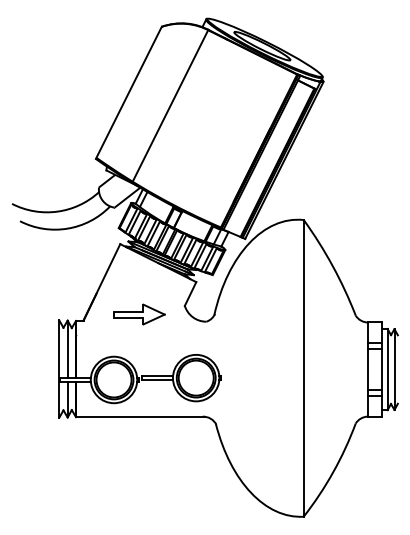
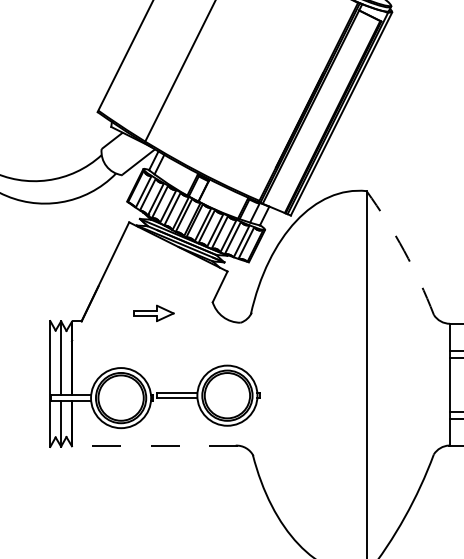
arc: (332, 266) -> (403, 251), solid -> dashed
part: (139, 314) -> (154, 313), size x0.6
line: (140, 416) -> (155, 445), solid -> dashed

